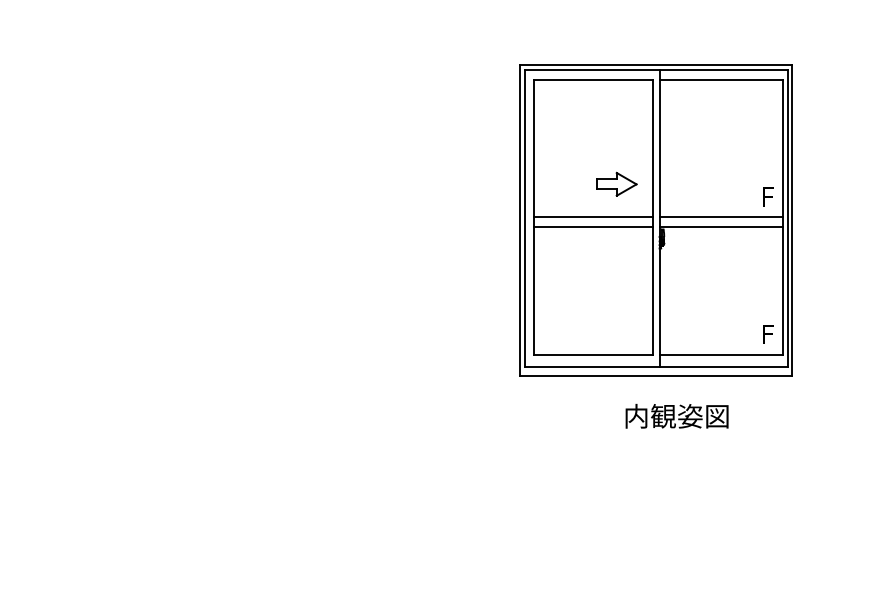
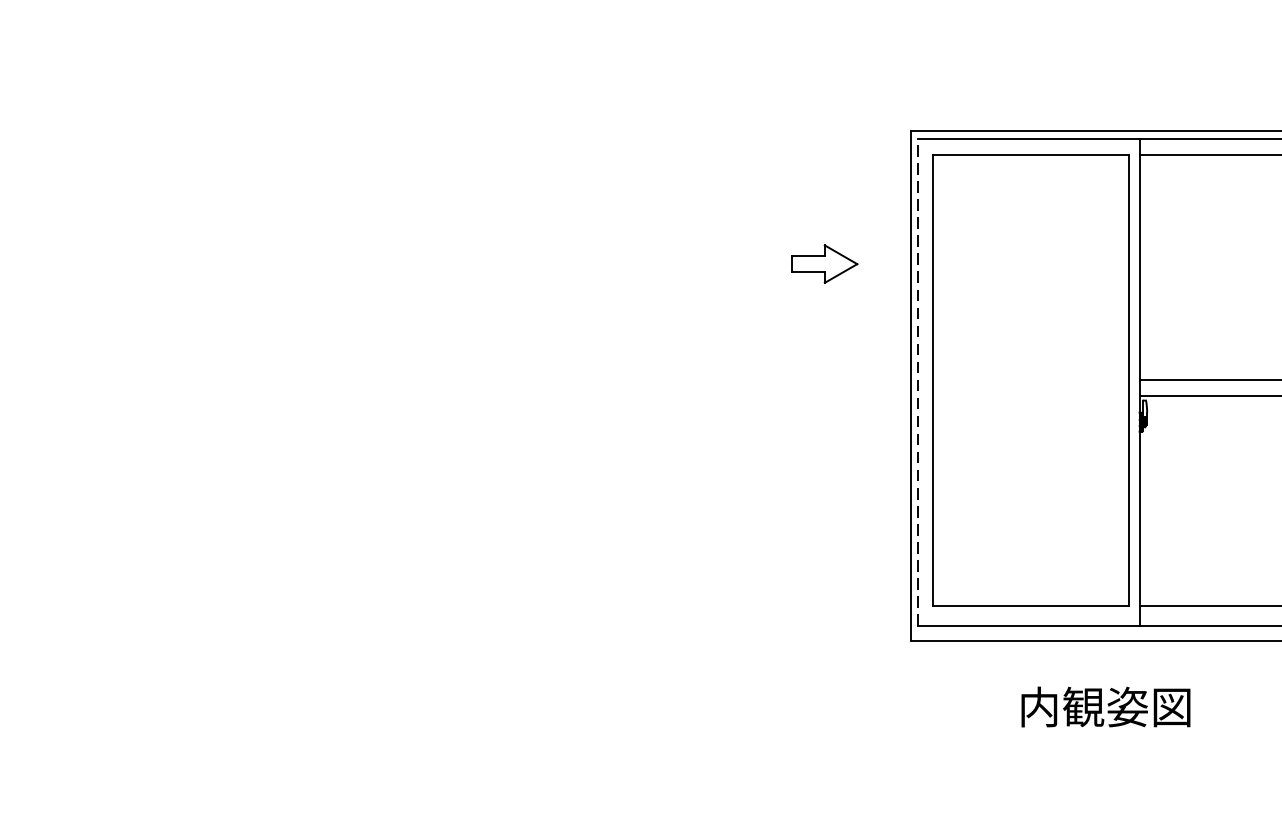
part: (616, 183) -> (824, 262), moved
line: (593, 216) -> (1031, 379), removed
line: (524, 218) -> (917, 382), solid -> dashed
line: (593, 226) -> (1031, 395), removed
text: (676, 415) -> (1104, 705), moved

